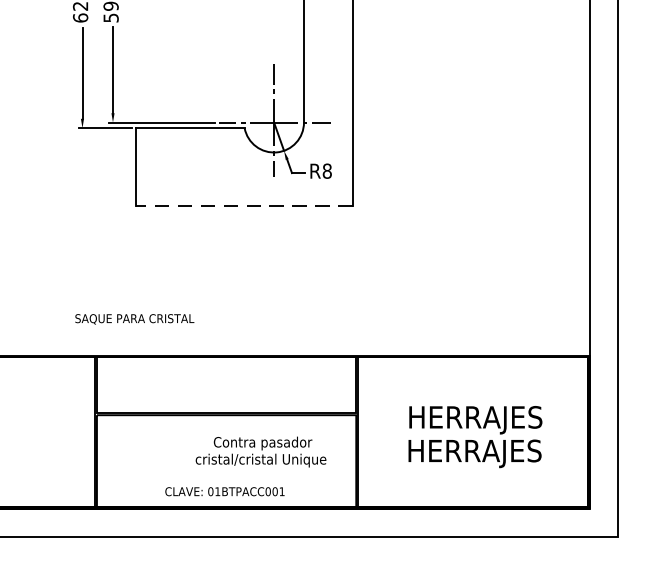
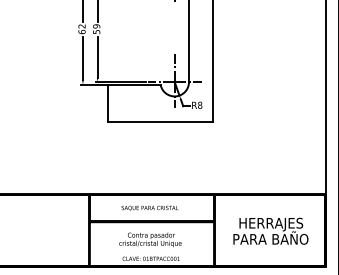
line: (242, 206) -> (159, 122), dashed -> solid
text: (133, 317) -> (149, 207), moved
text: (261, 451) -> (150, 239), moved
text: (474, 451) -> (270, 239), HERRAJES -> PARA BAÑO

